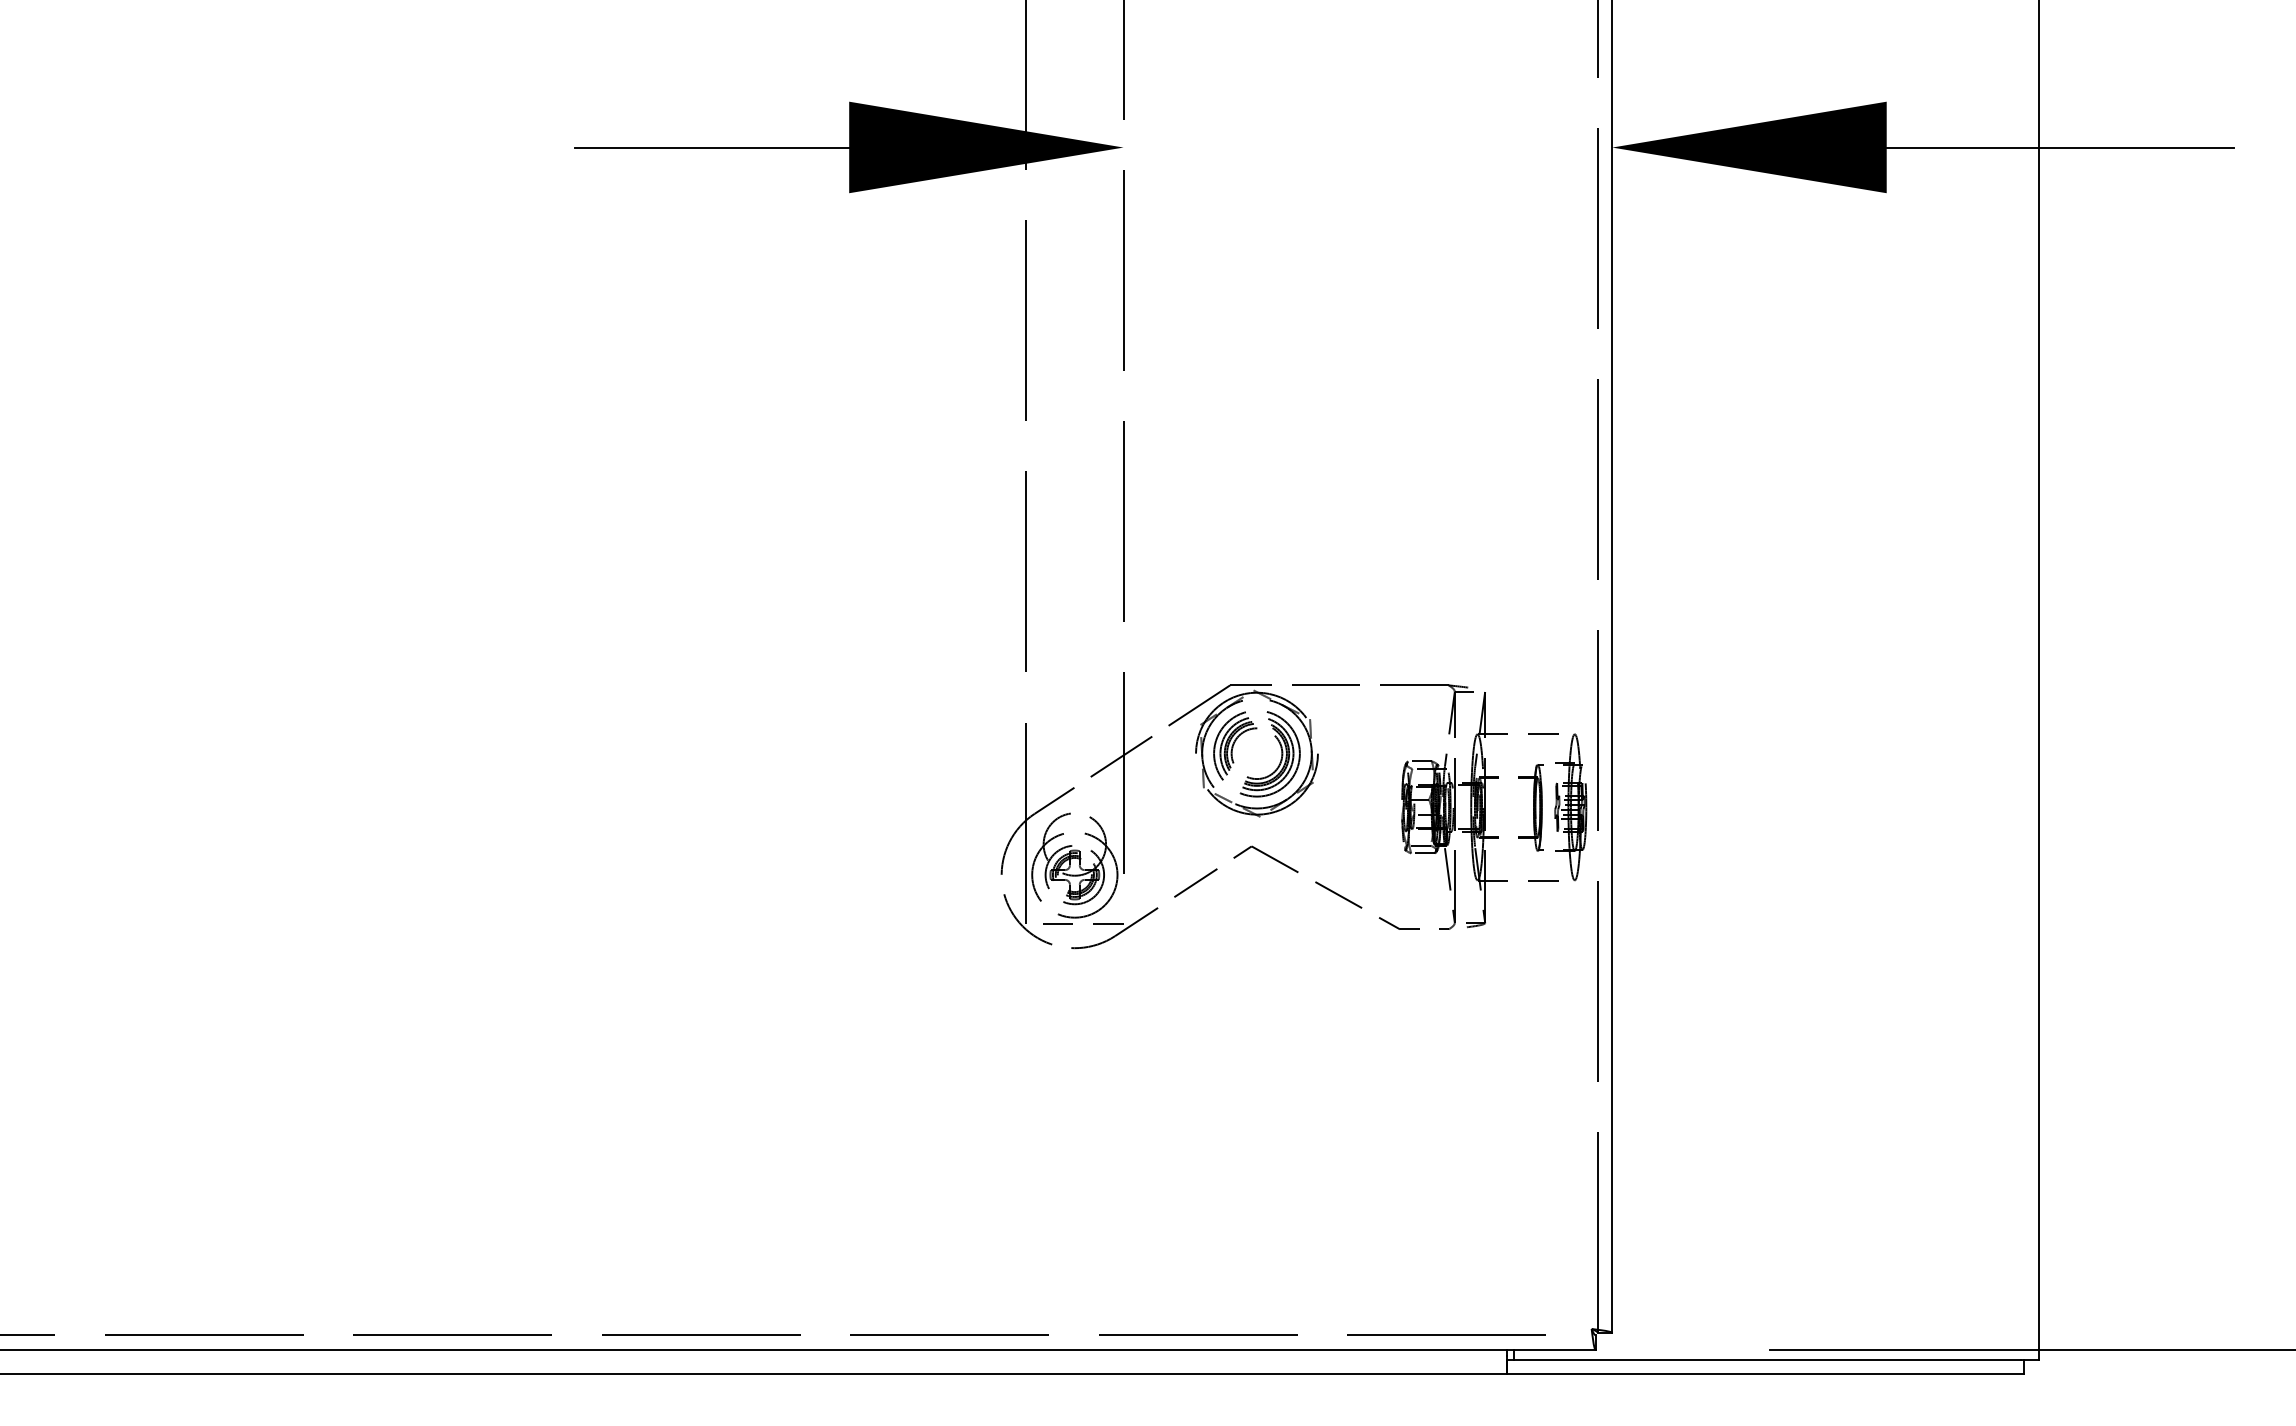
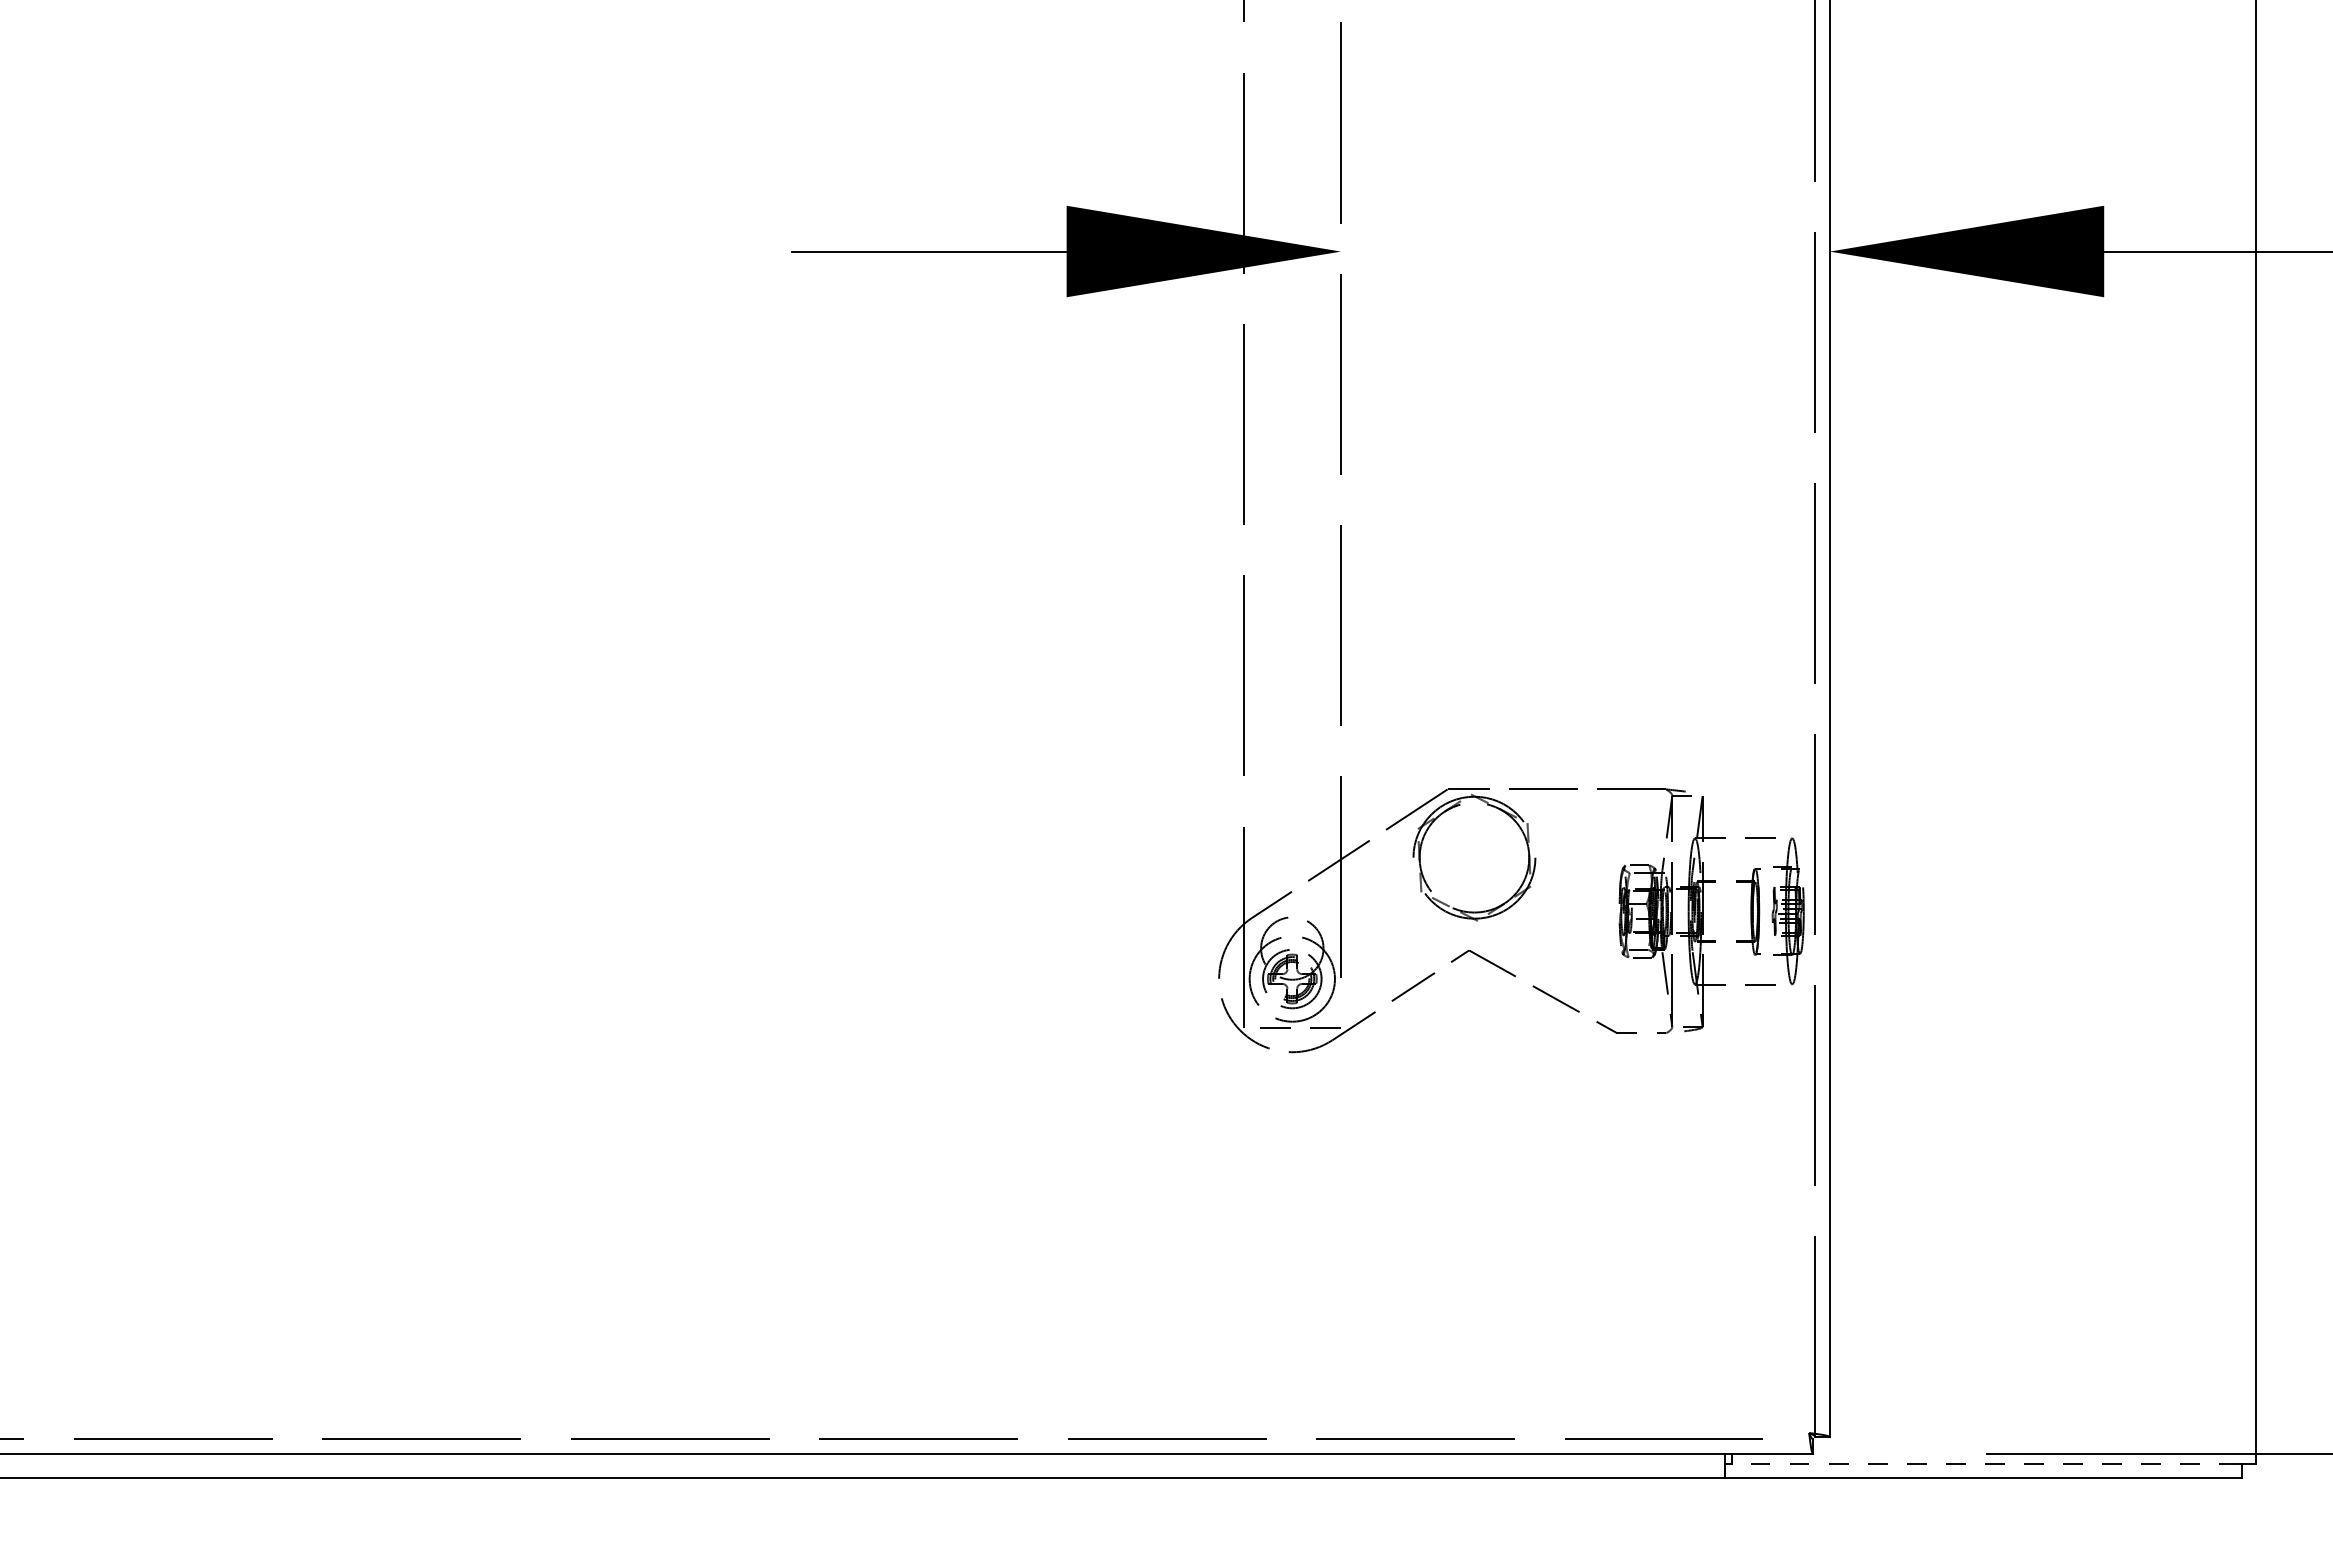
part: (1253, 777) -> (1470, 881), removed
line: (1768, 1359) -> (1985, 1463), solid -> dashed

